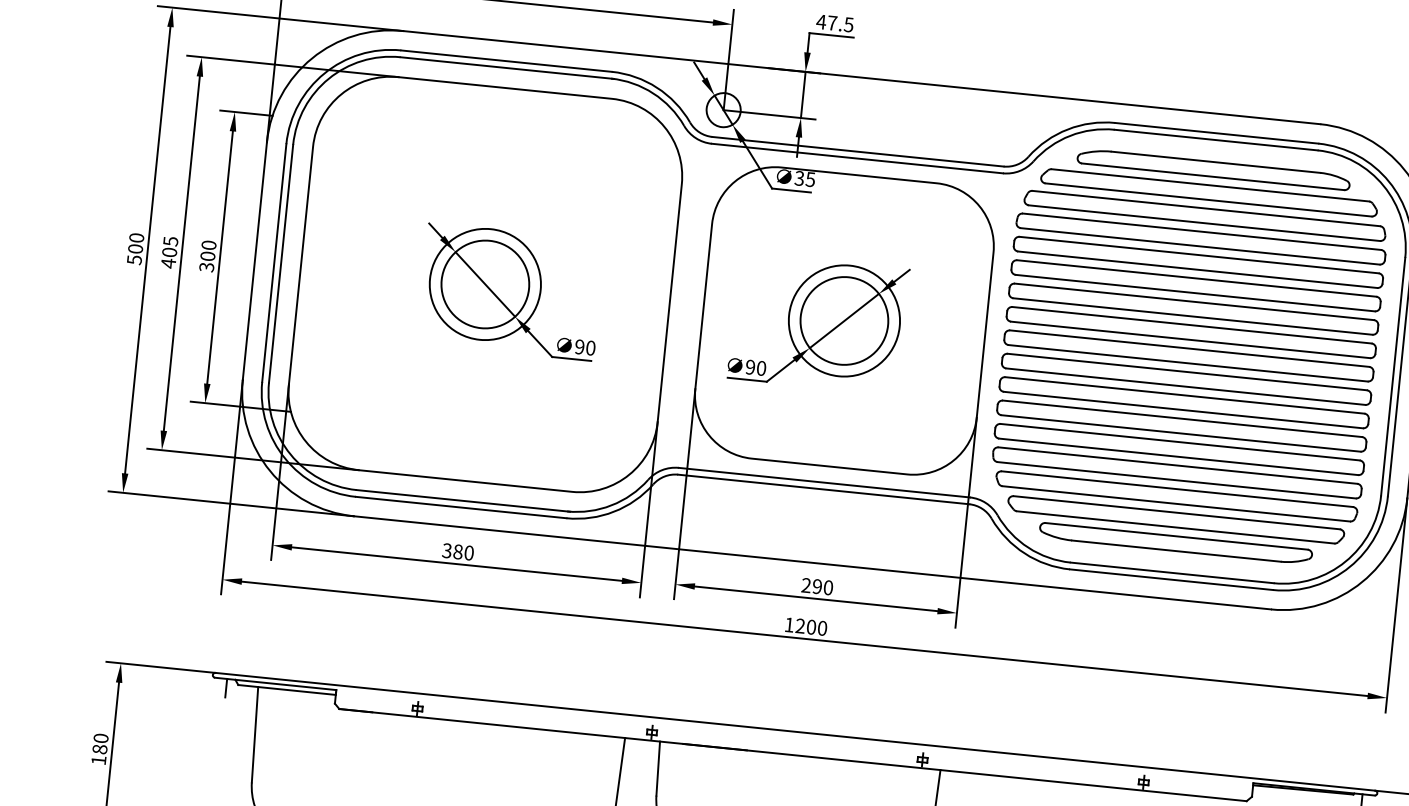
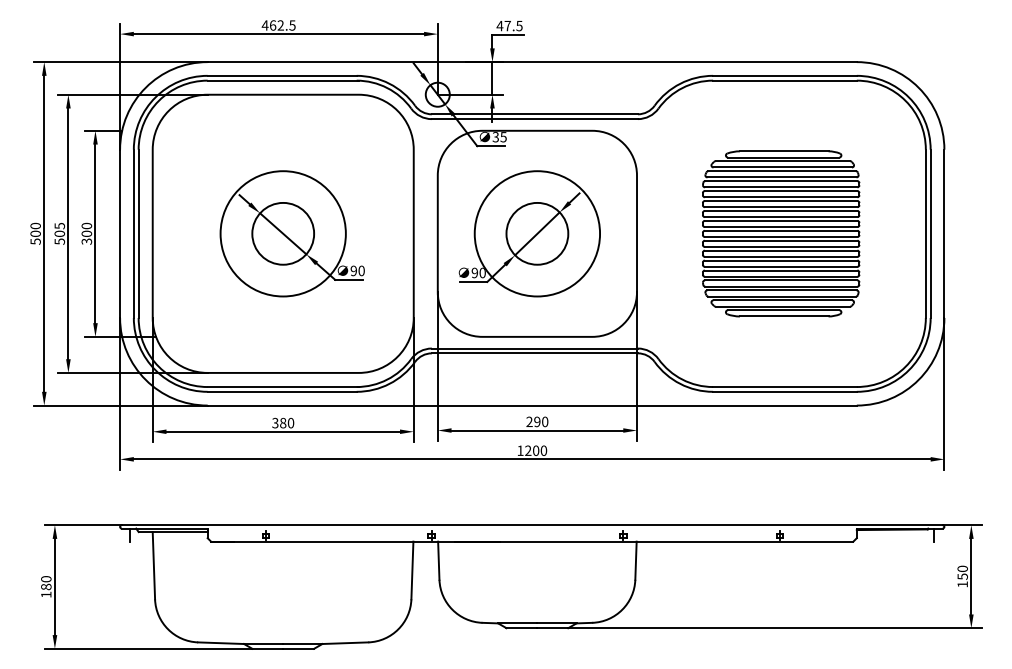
text: (168, 263) -> (59, 241), 405 -> 505
circle: (485, 284) -> (283, 233), size x1.6
circle: (844, 320) -> (537, 233), size x1.6
part: (1187, 355) -> (780, 233), size x0.6

